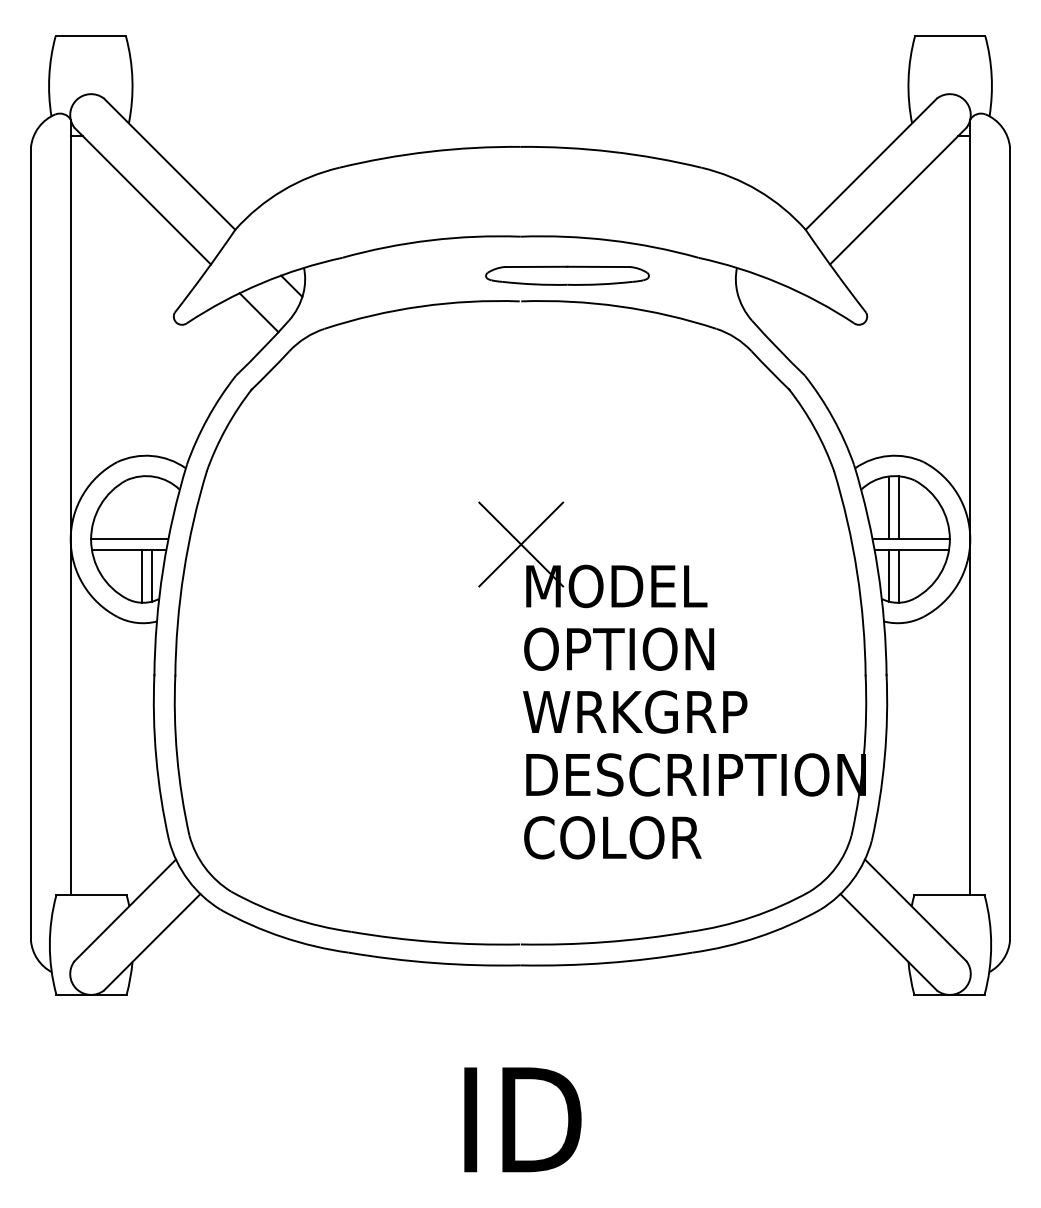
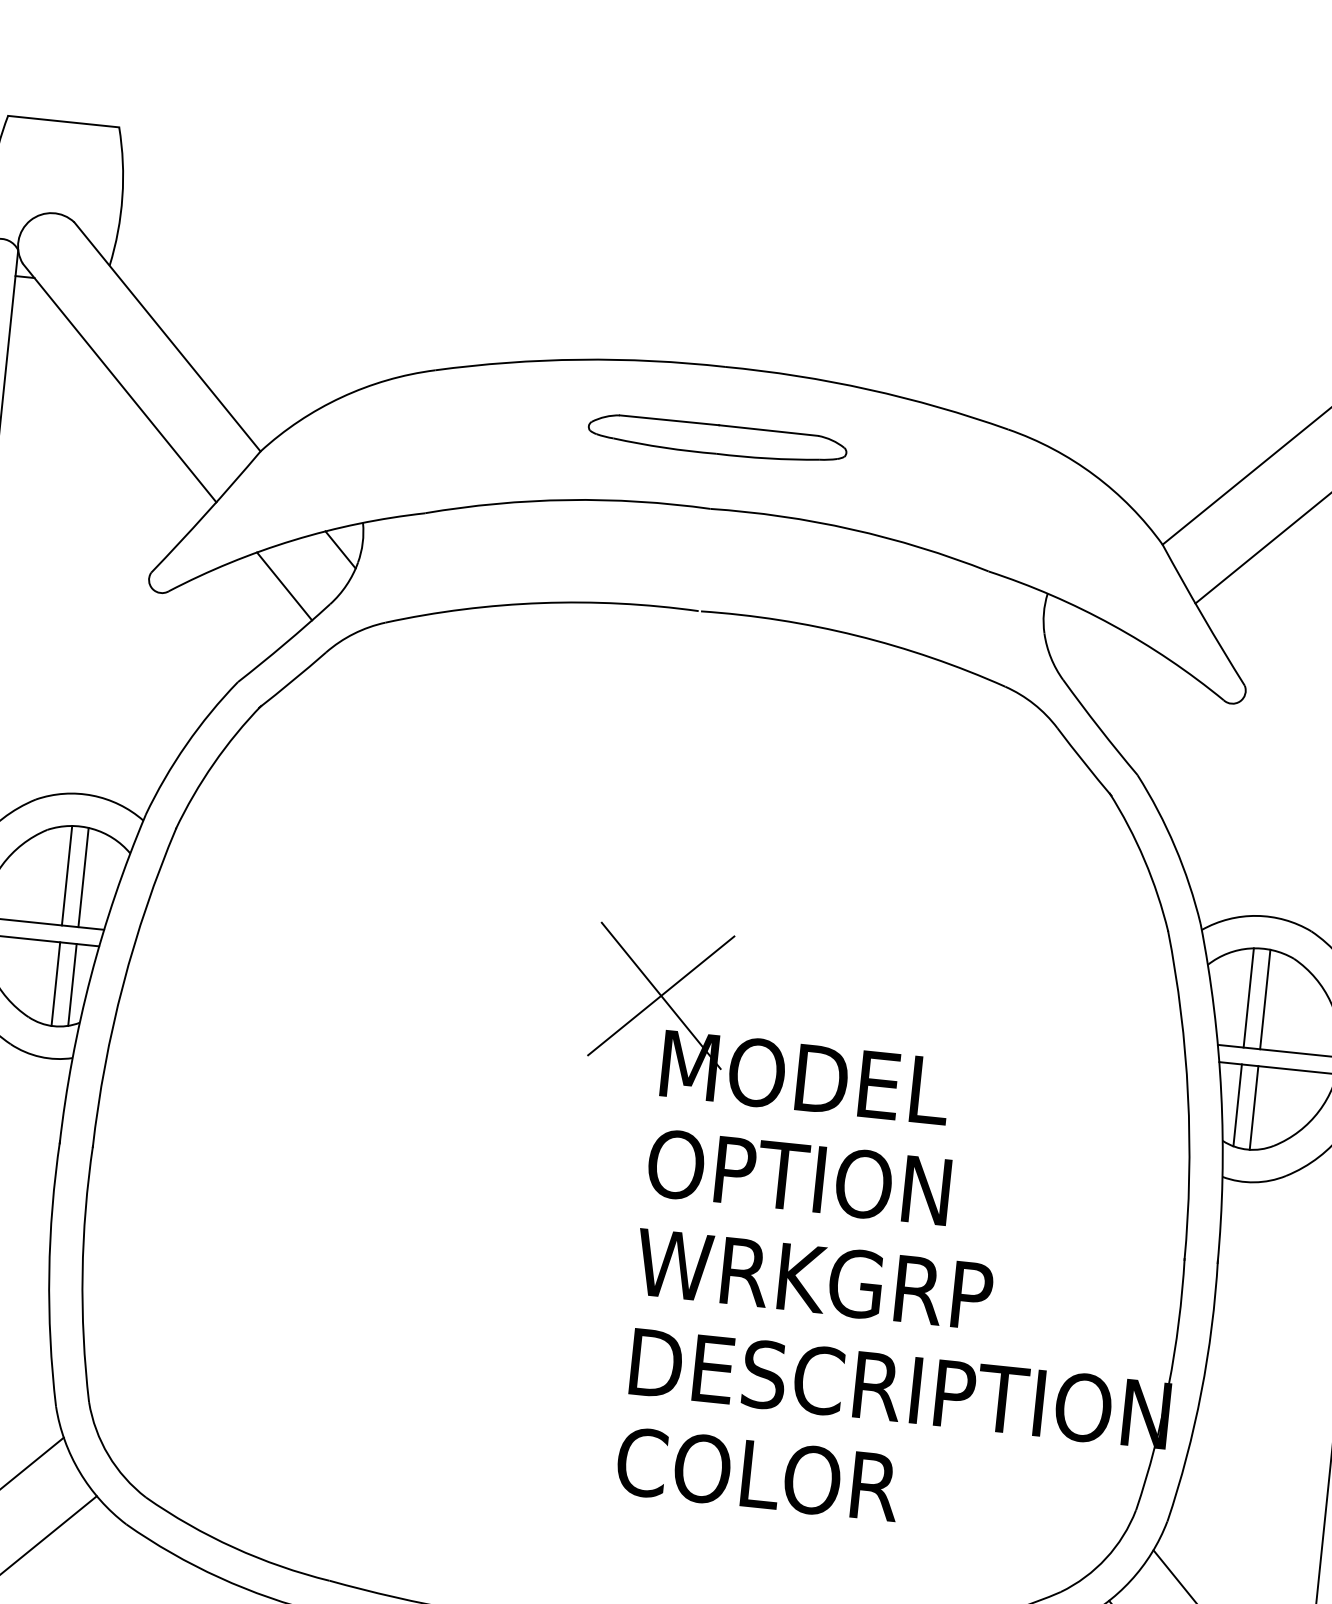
part: (567, 275) -> (717, 439), moved
line: (141, 507) -> (66, 875), added
line: (152, 507) -> (84, 877), added

